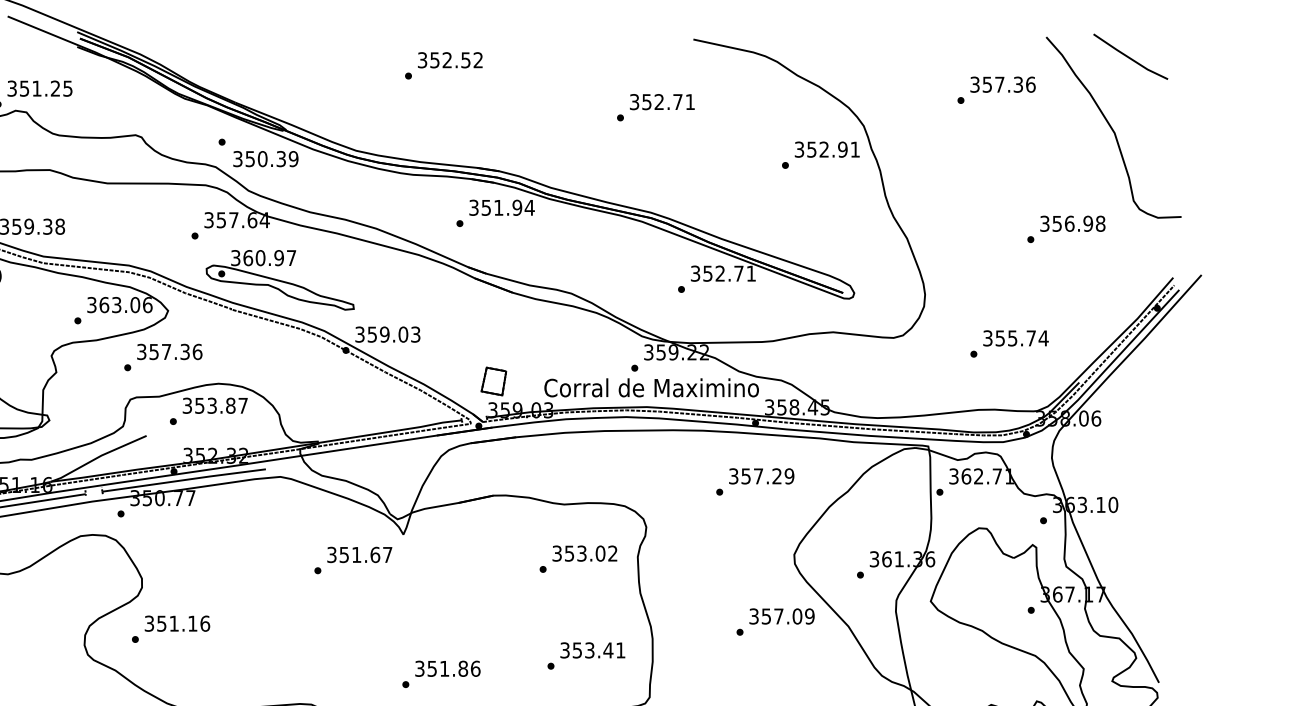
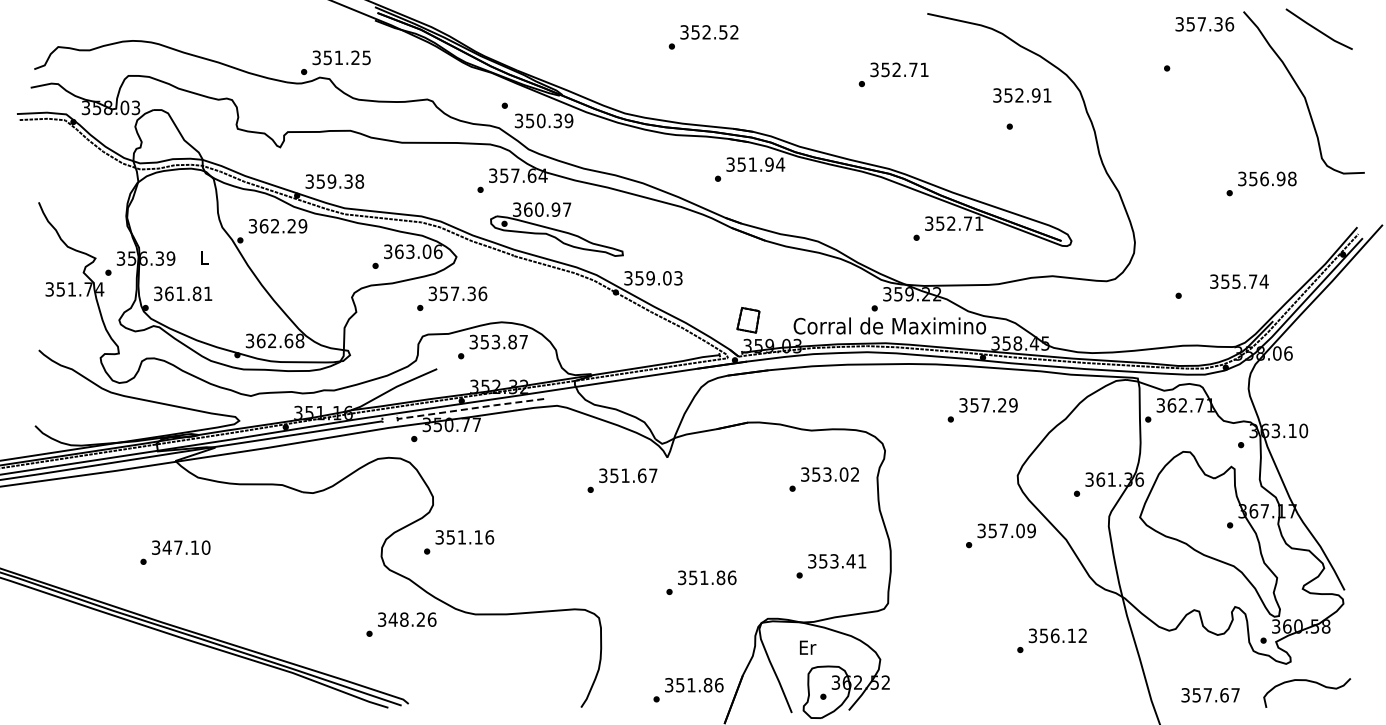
text: (1002, 84) -> (1204, 24), moved
text: (827, 149) -> (1022, 95), moved
text: (1016, 338) -> (1239, 281), moved
line: (184, 479) -> (471, 408), solid -> dashed

